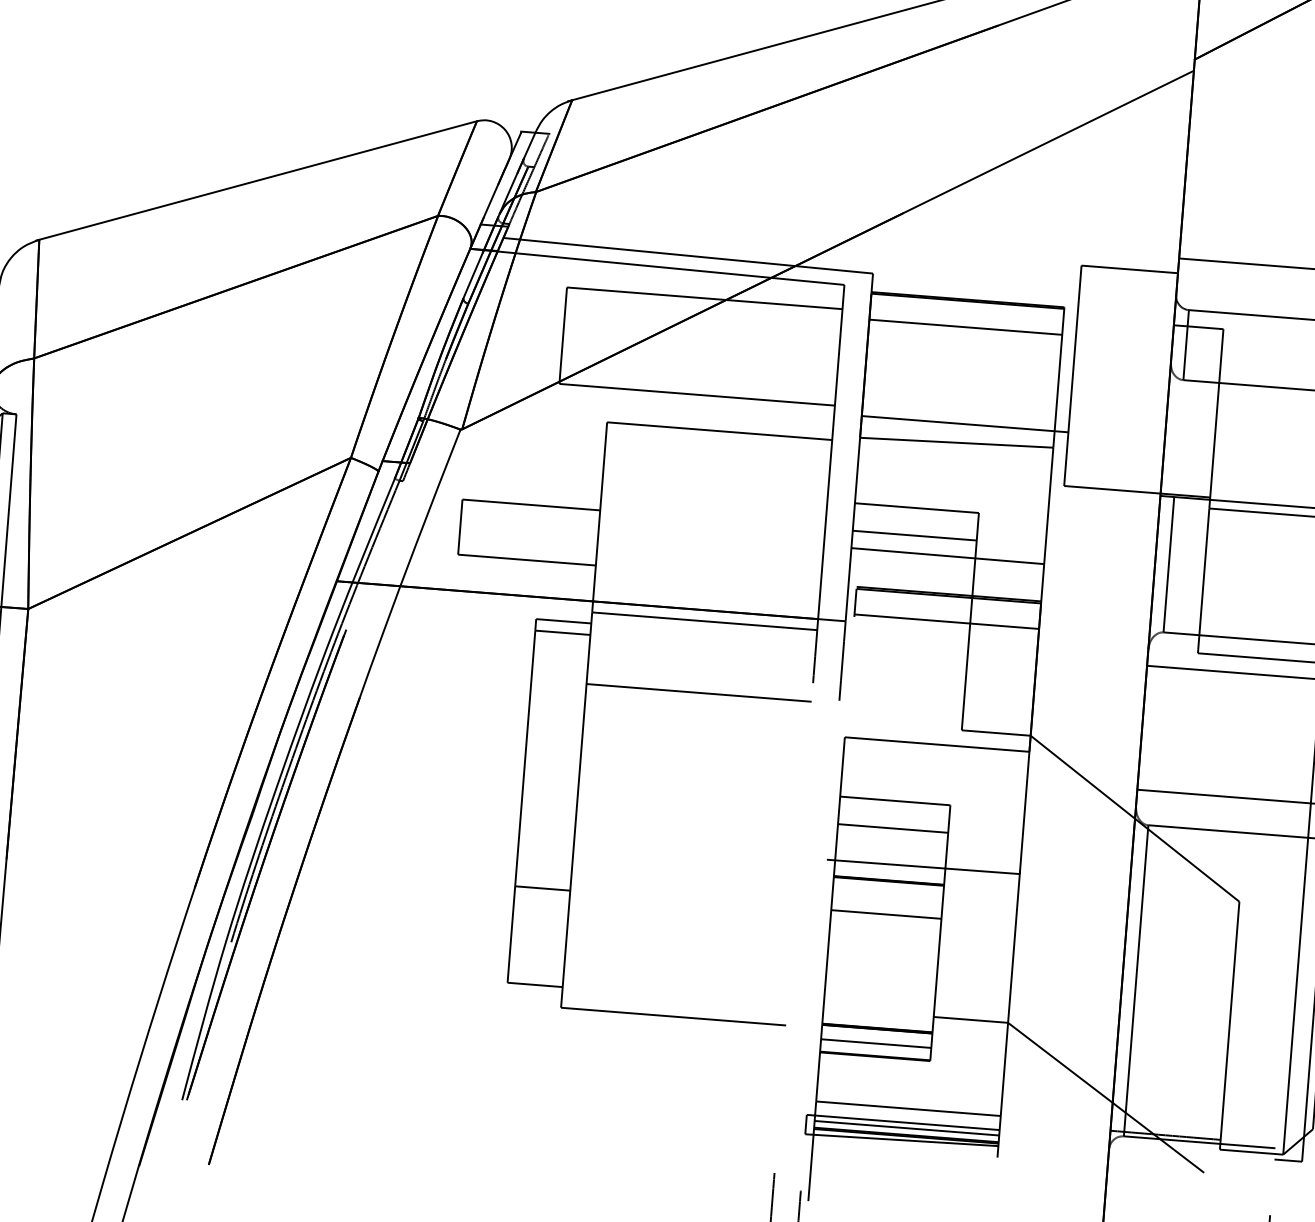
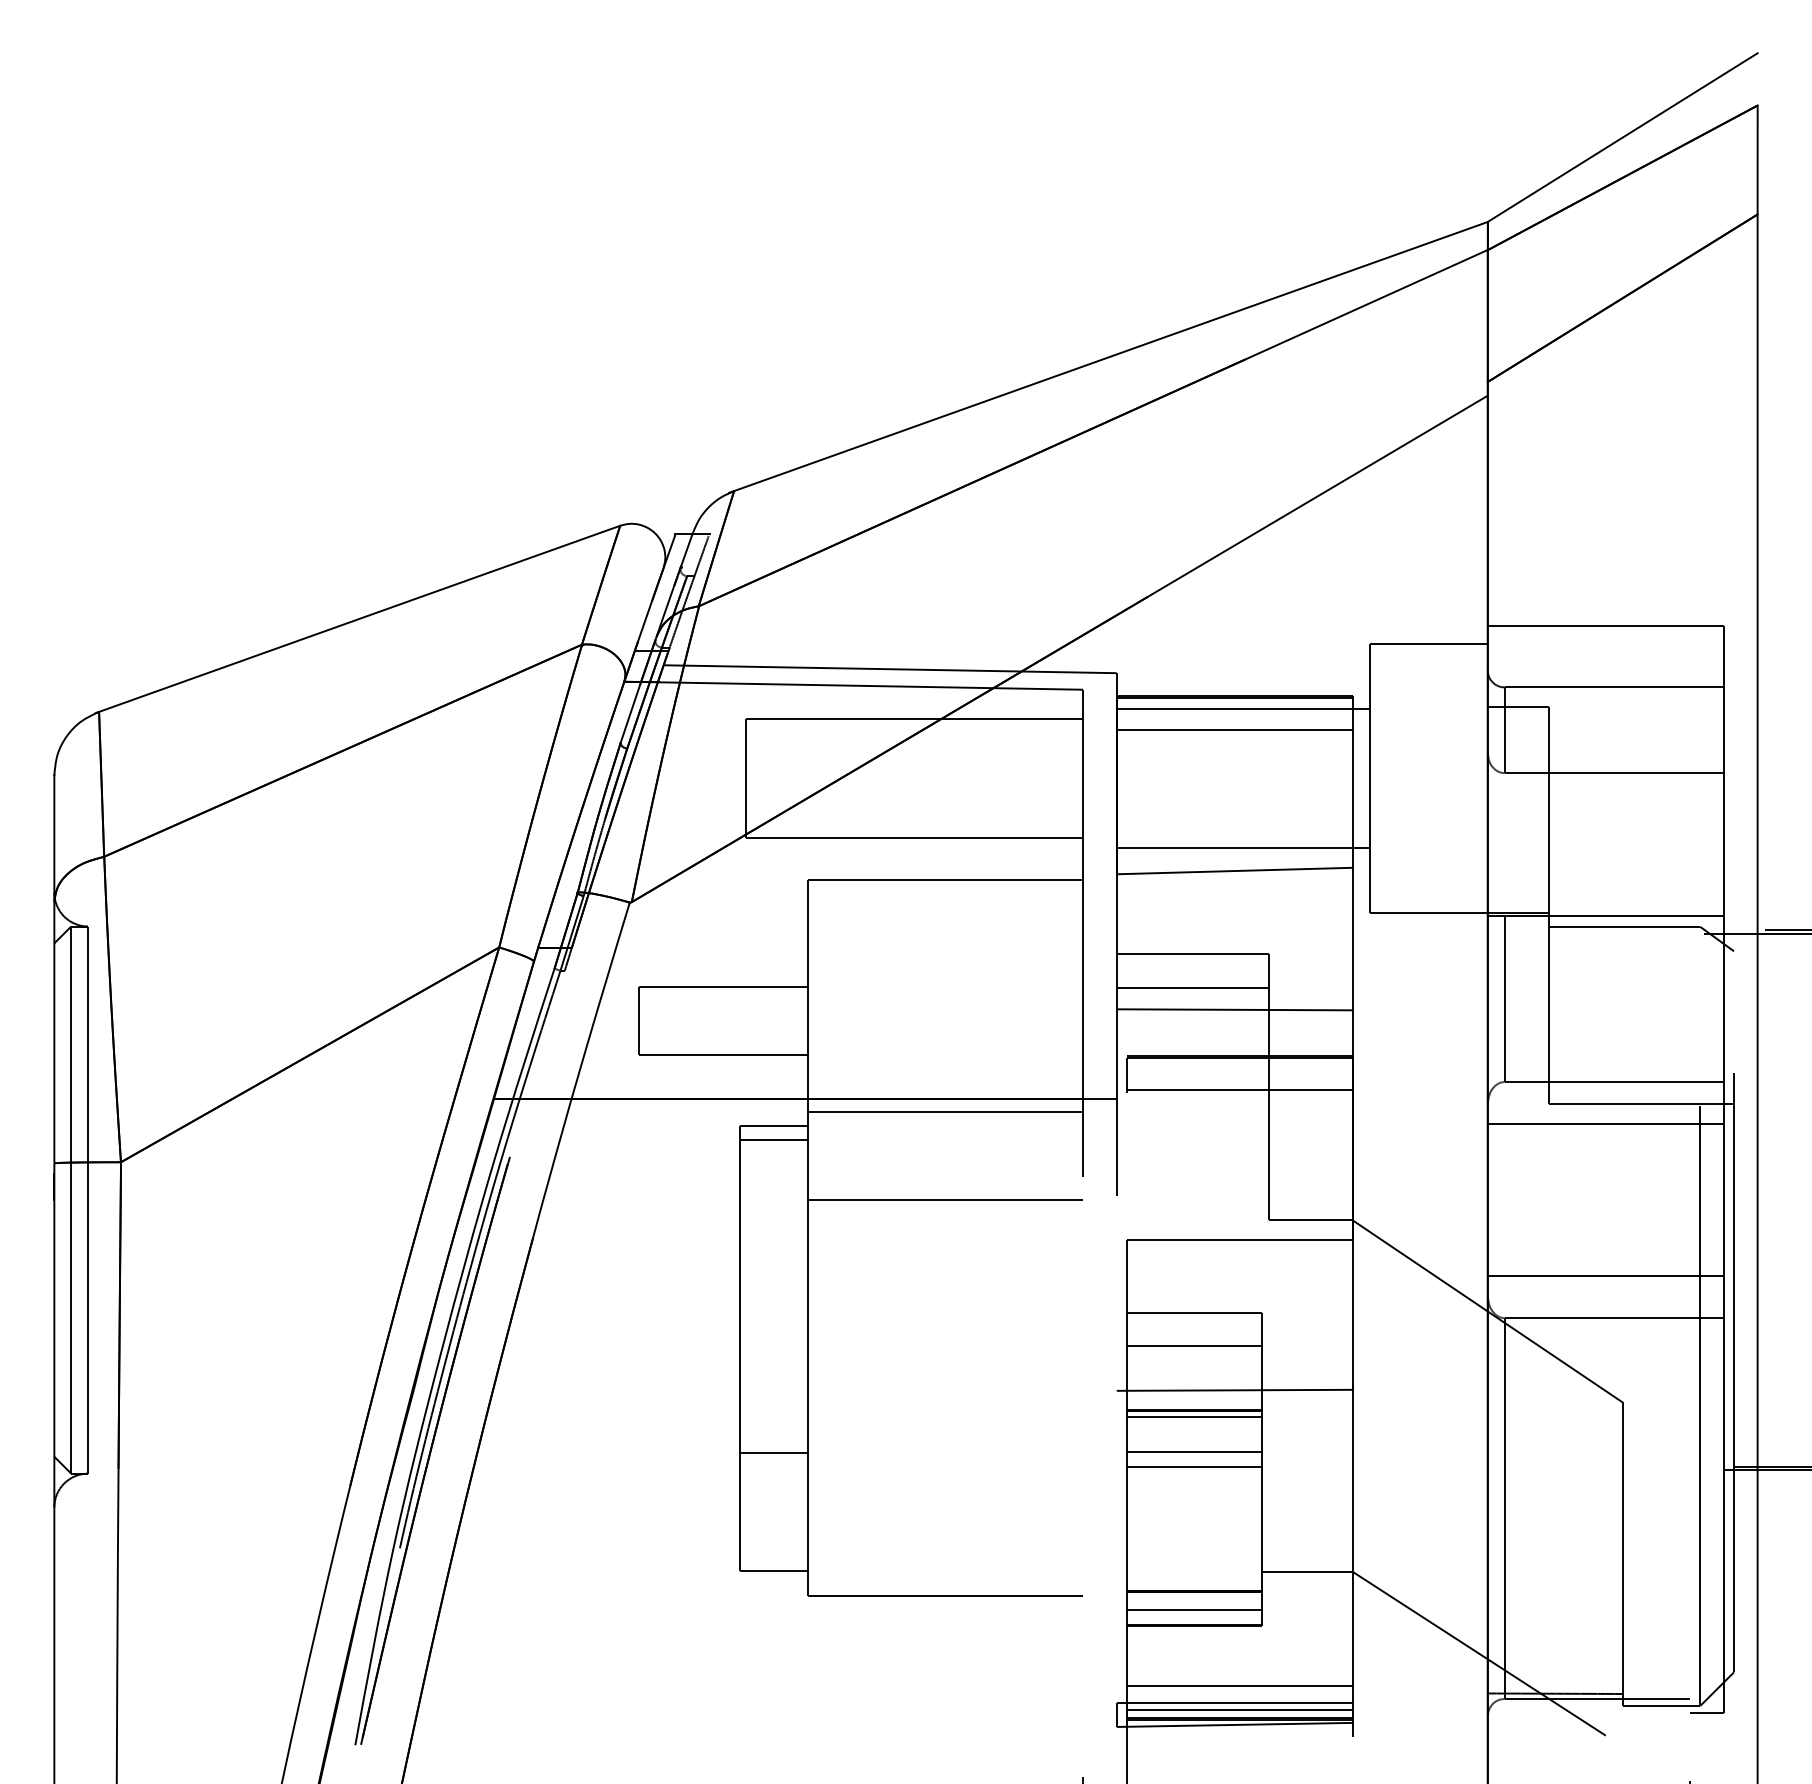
line: (973, 311) -> (1242, 709), added
line: (887, 886) -> (1193, 1417), added
line: (884, 926) -> (1193, 1466), added

